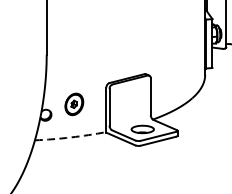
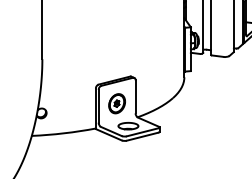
part: (73, 104) -> (116, 103), moved
arc: (71, 137) -> (64, 133), dashed -> solid

